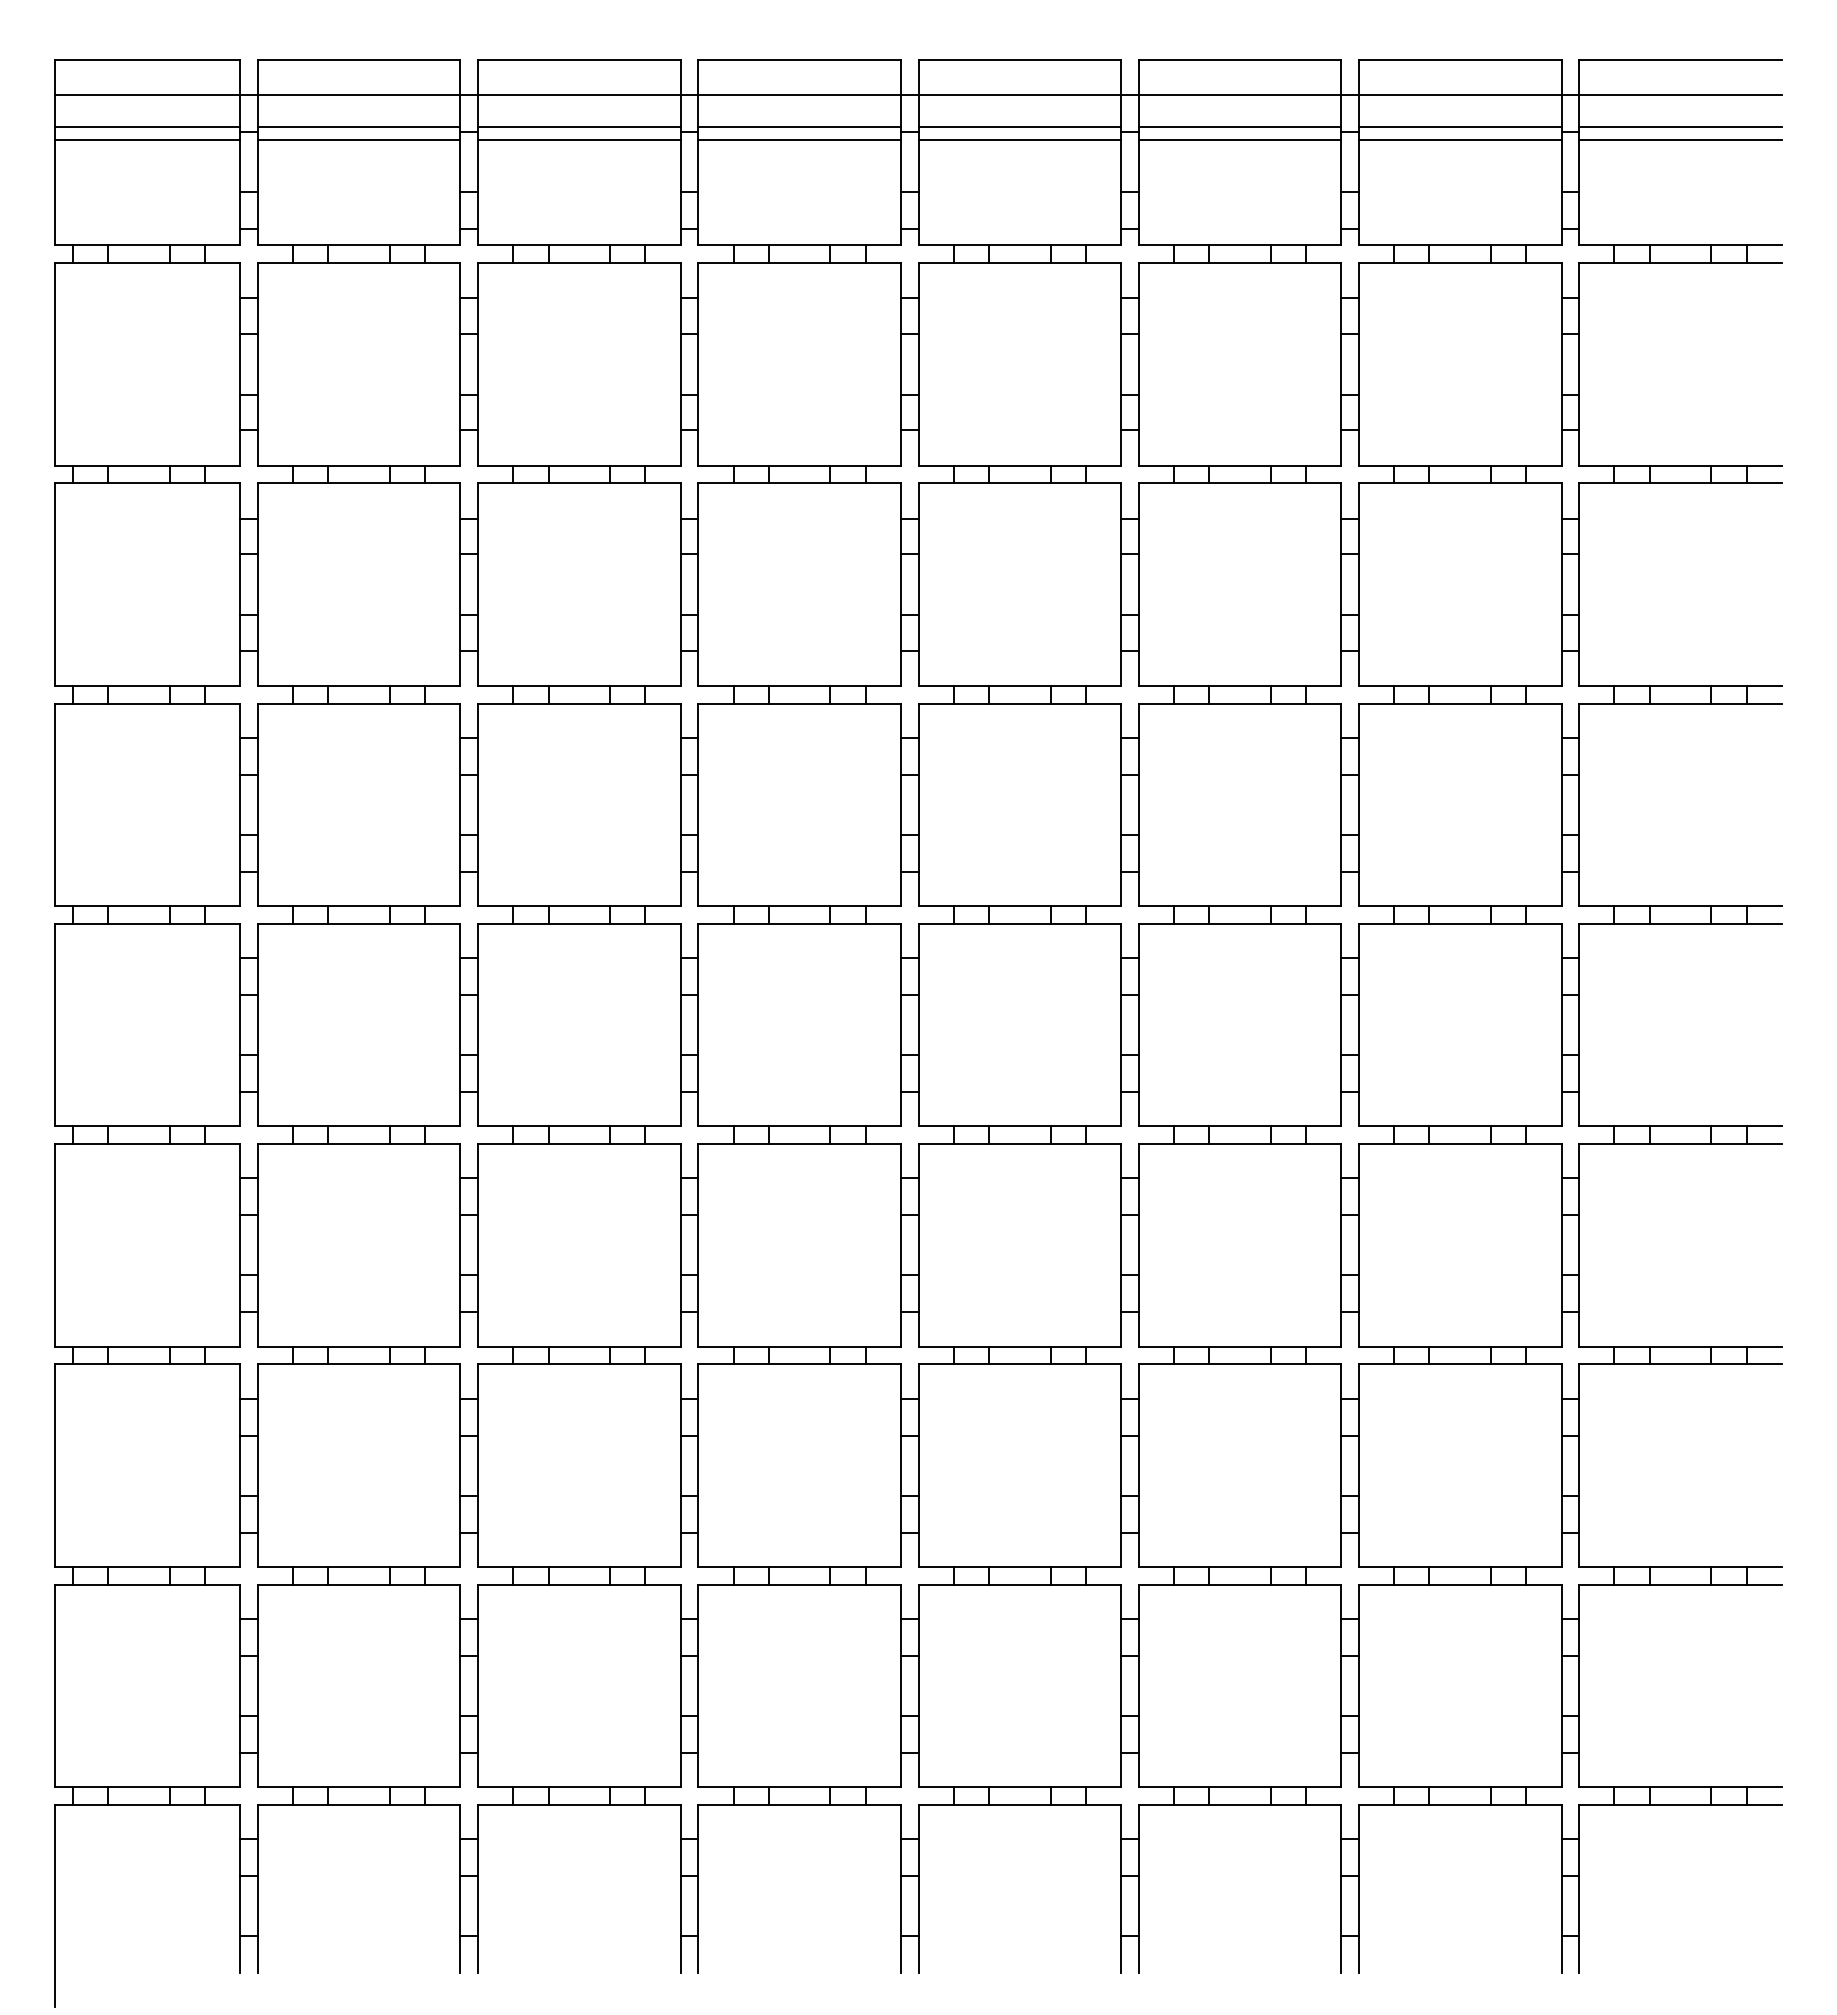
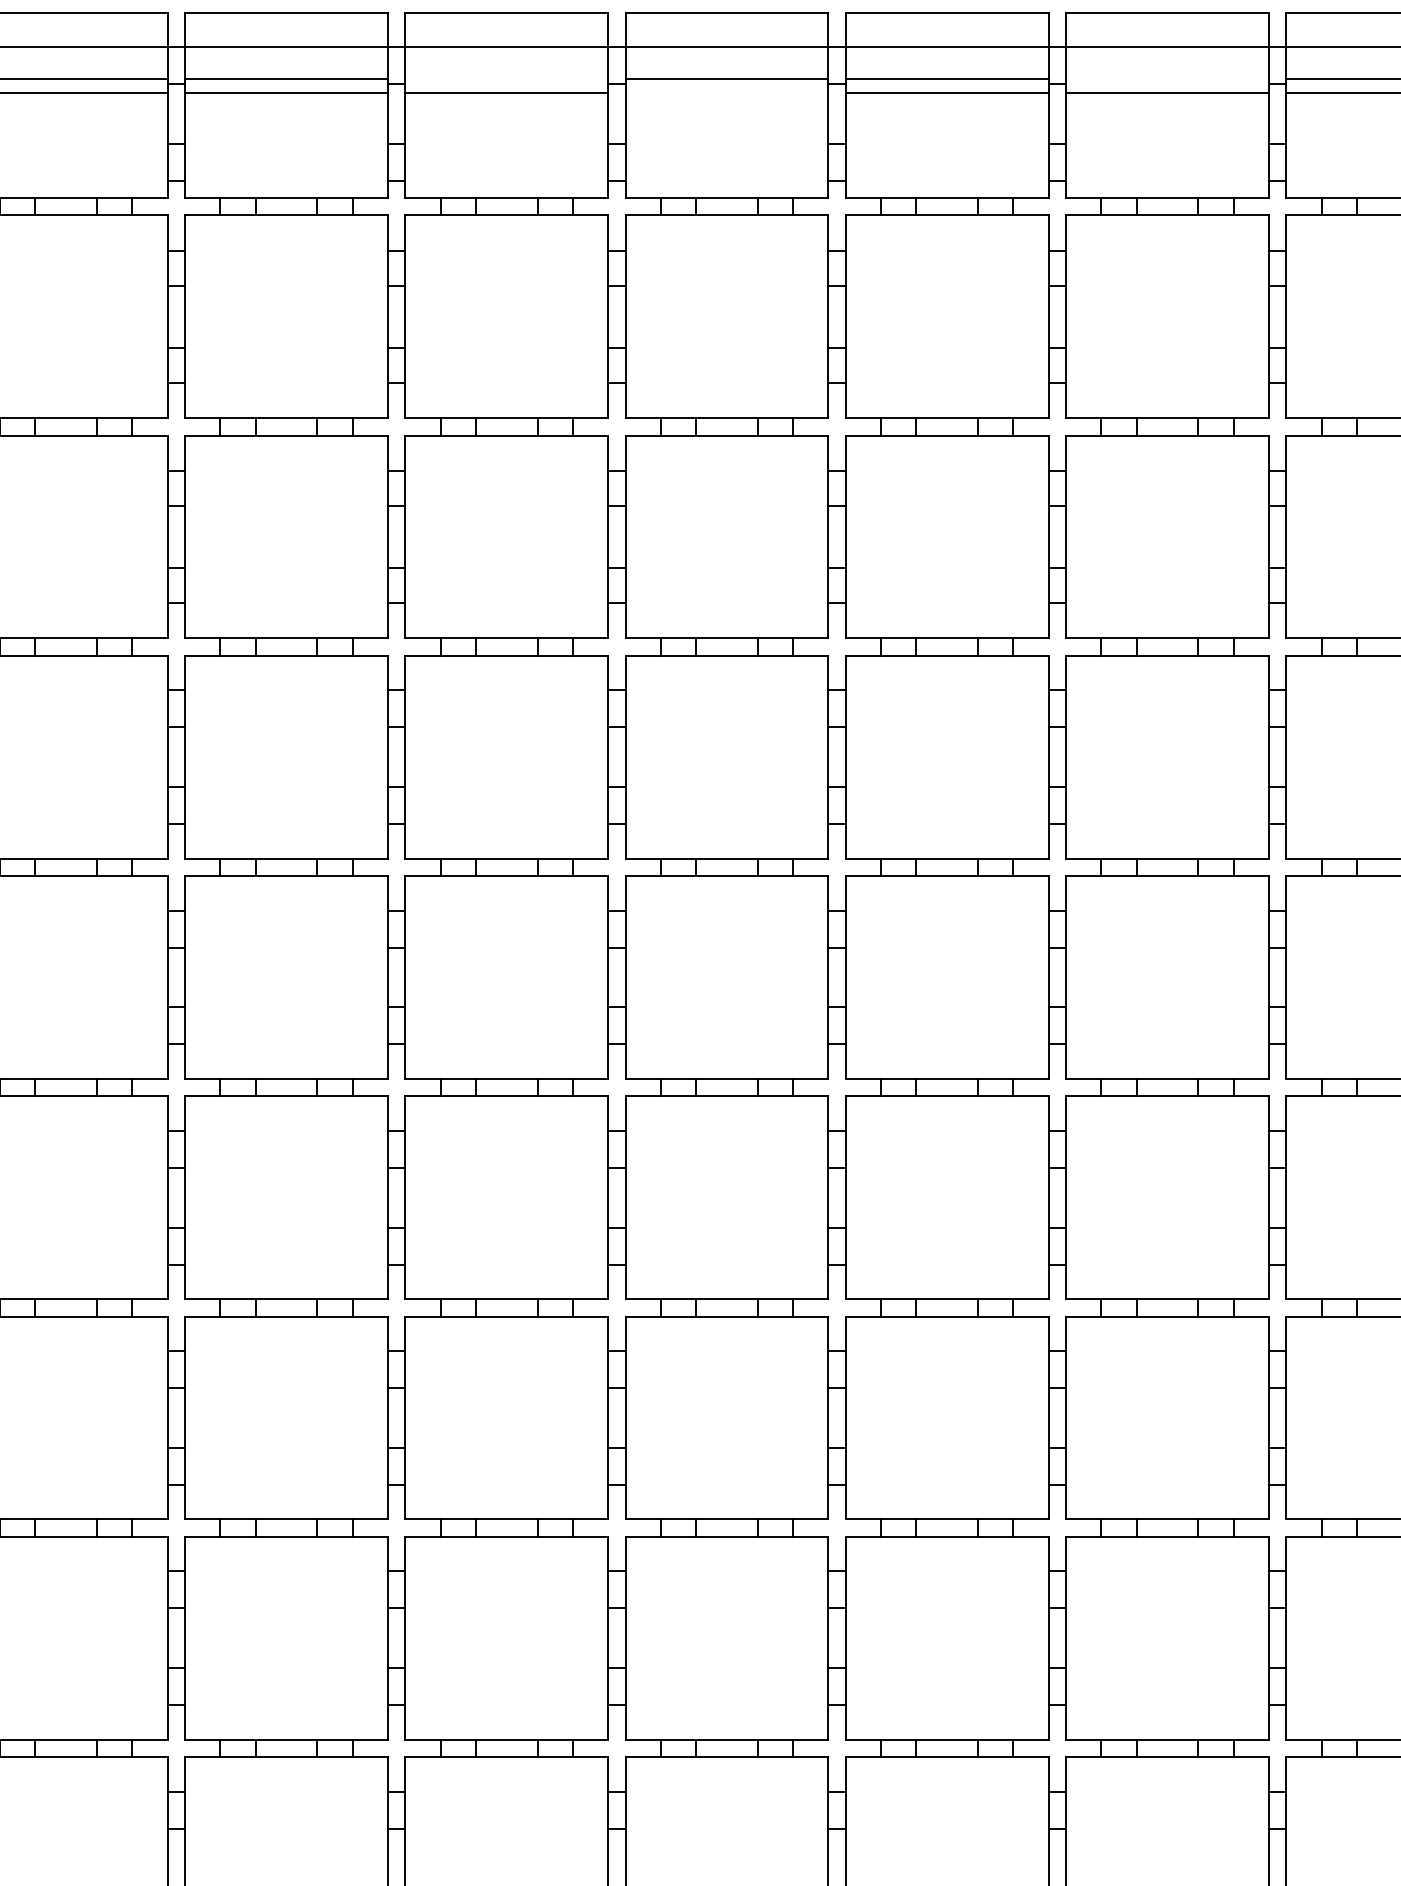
line: (579, 126) -> (506, 78), removed
line: (1239, 126) -> (1166, 78), removed
line: (799, 140) -> (726, 92), removed

